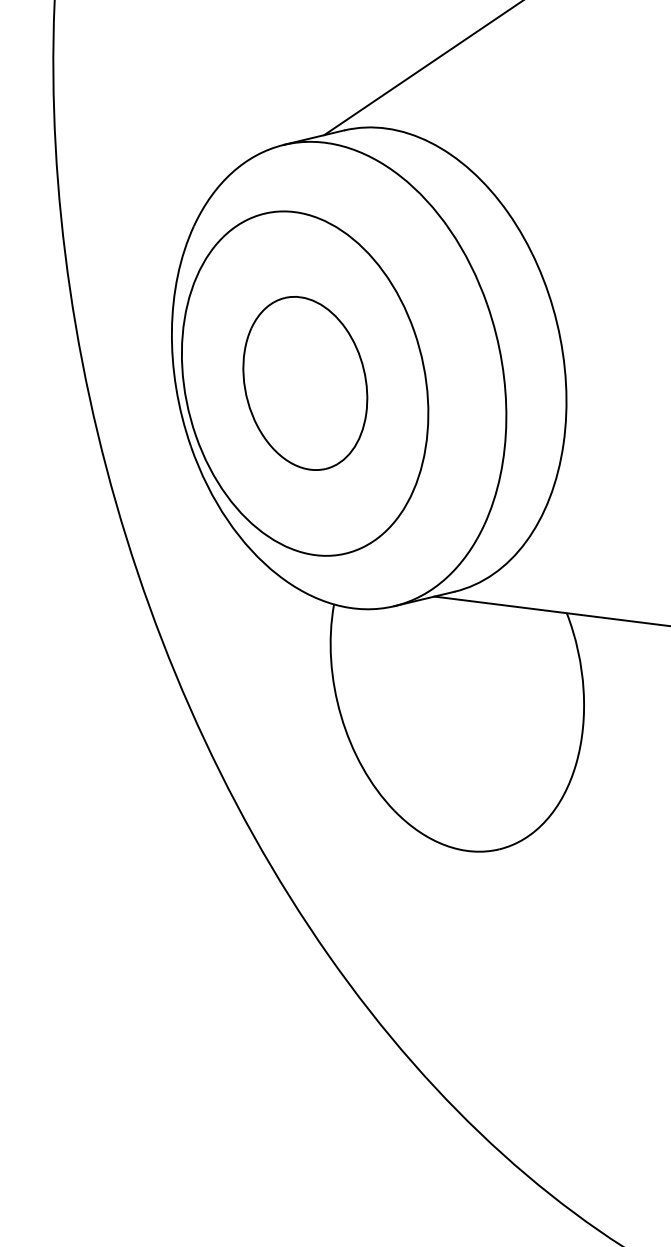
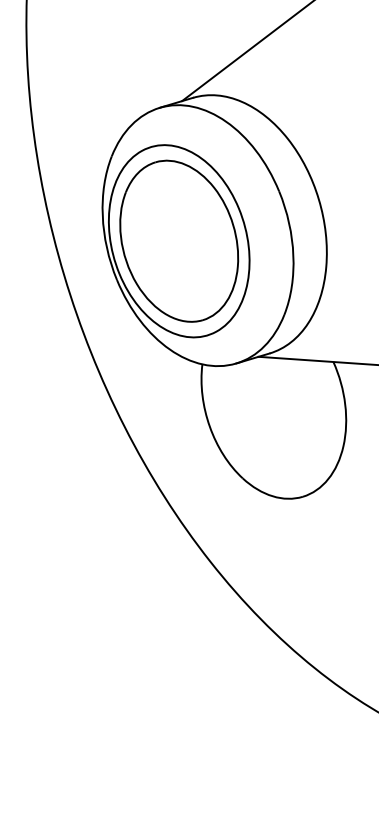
part: (305, 382) -> (179, 240), size x1.67

